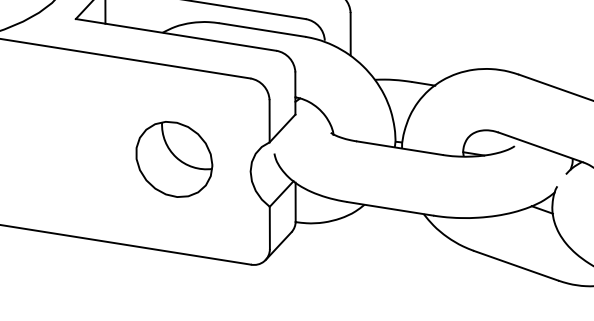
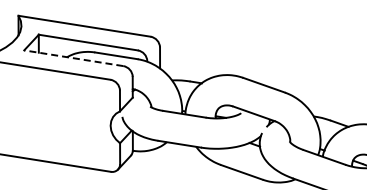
line: (175, 35) -> (73, 58), solid -> dashed
part: (173, 158) -> (72, 119), removed

